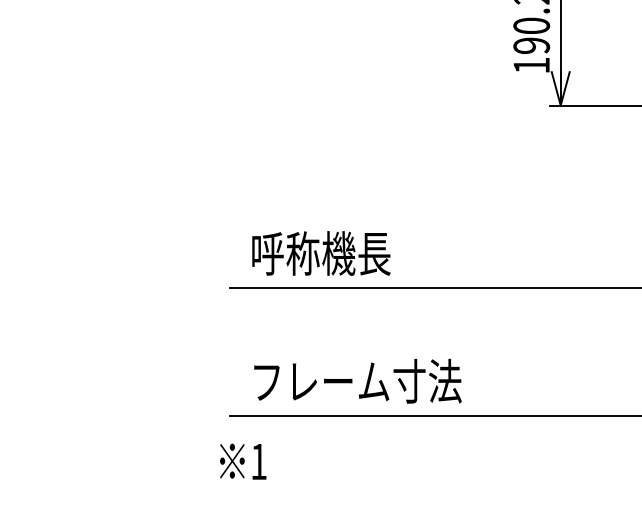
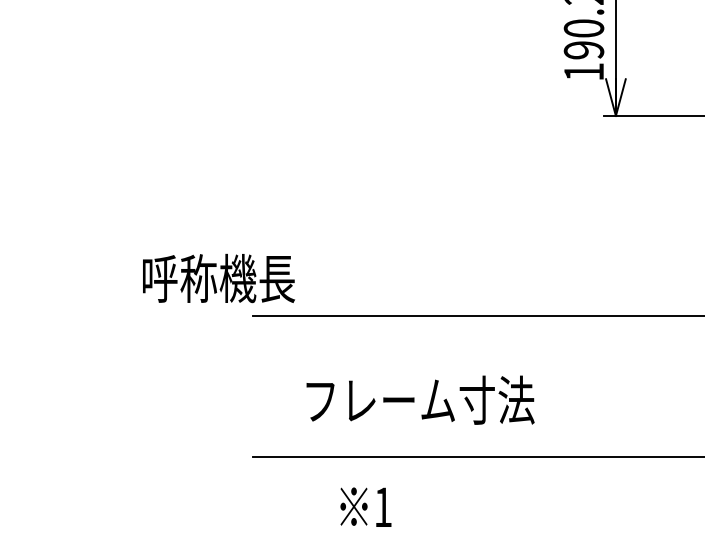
text: (321, 253) -> (218, 278), moved
text: (357, 381) -> (420, 400), moved
text: (243, 461) -> (366, 507), moved

